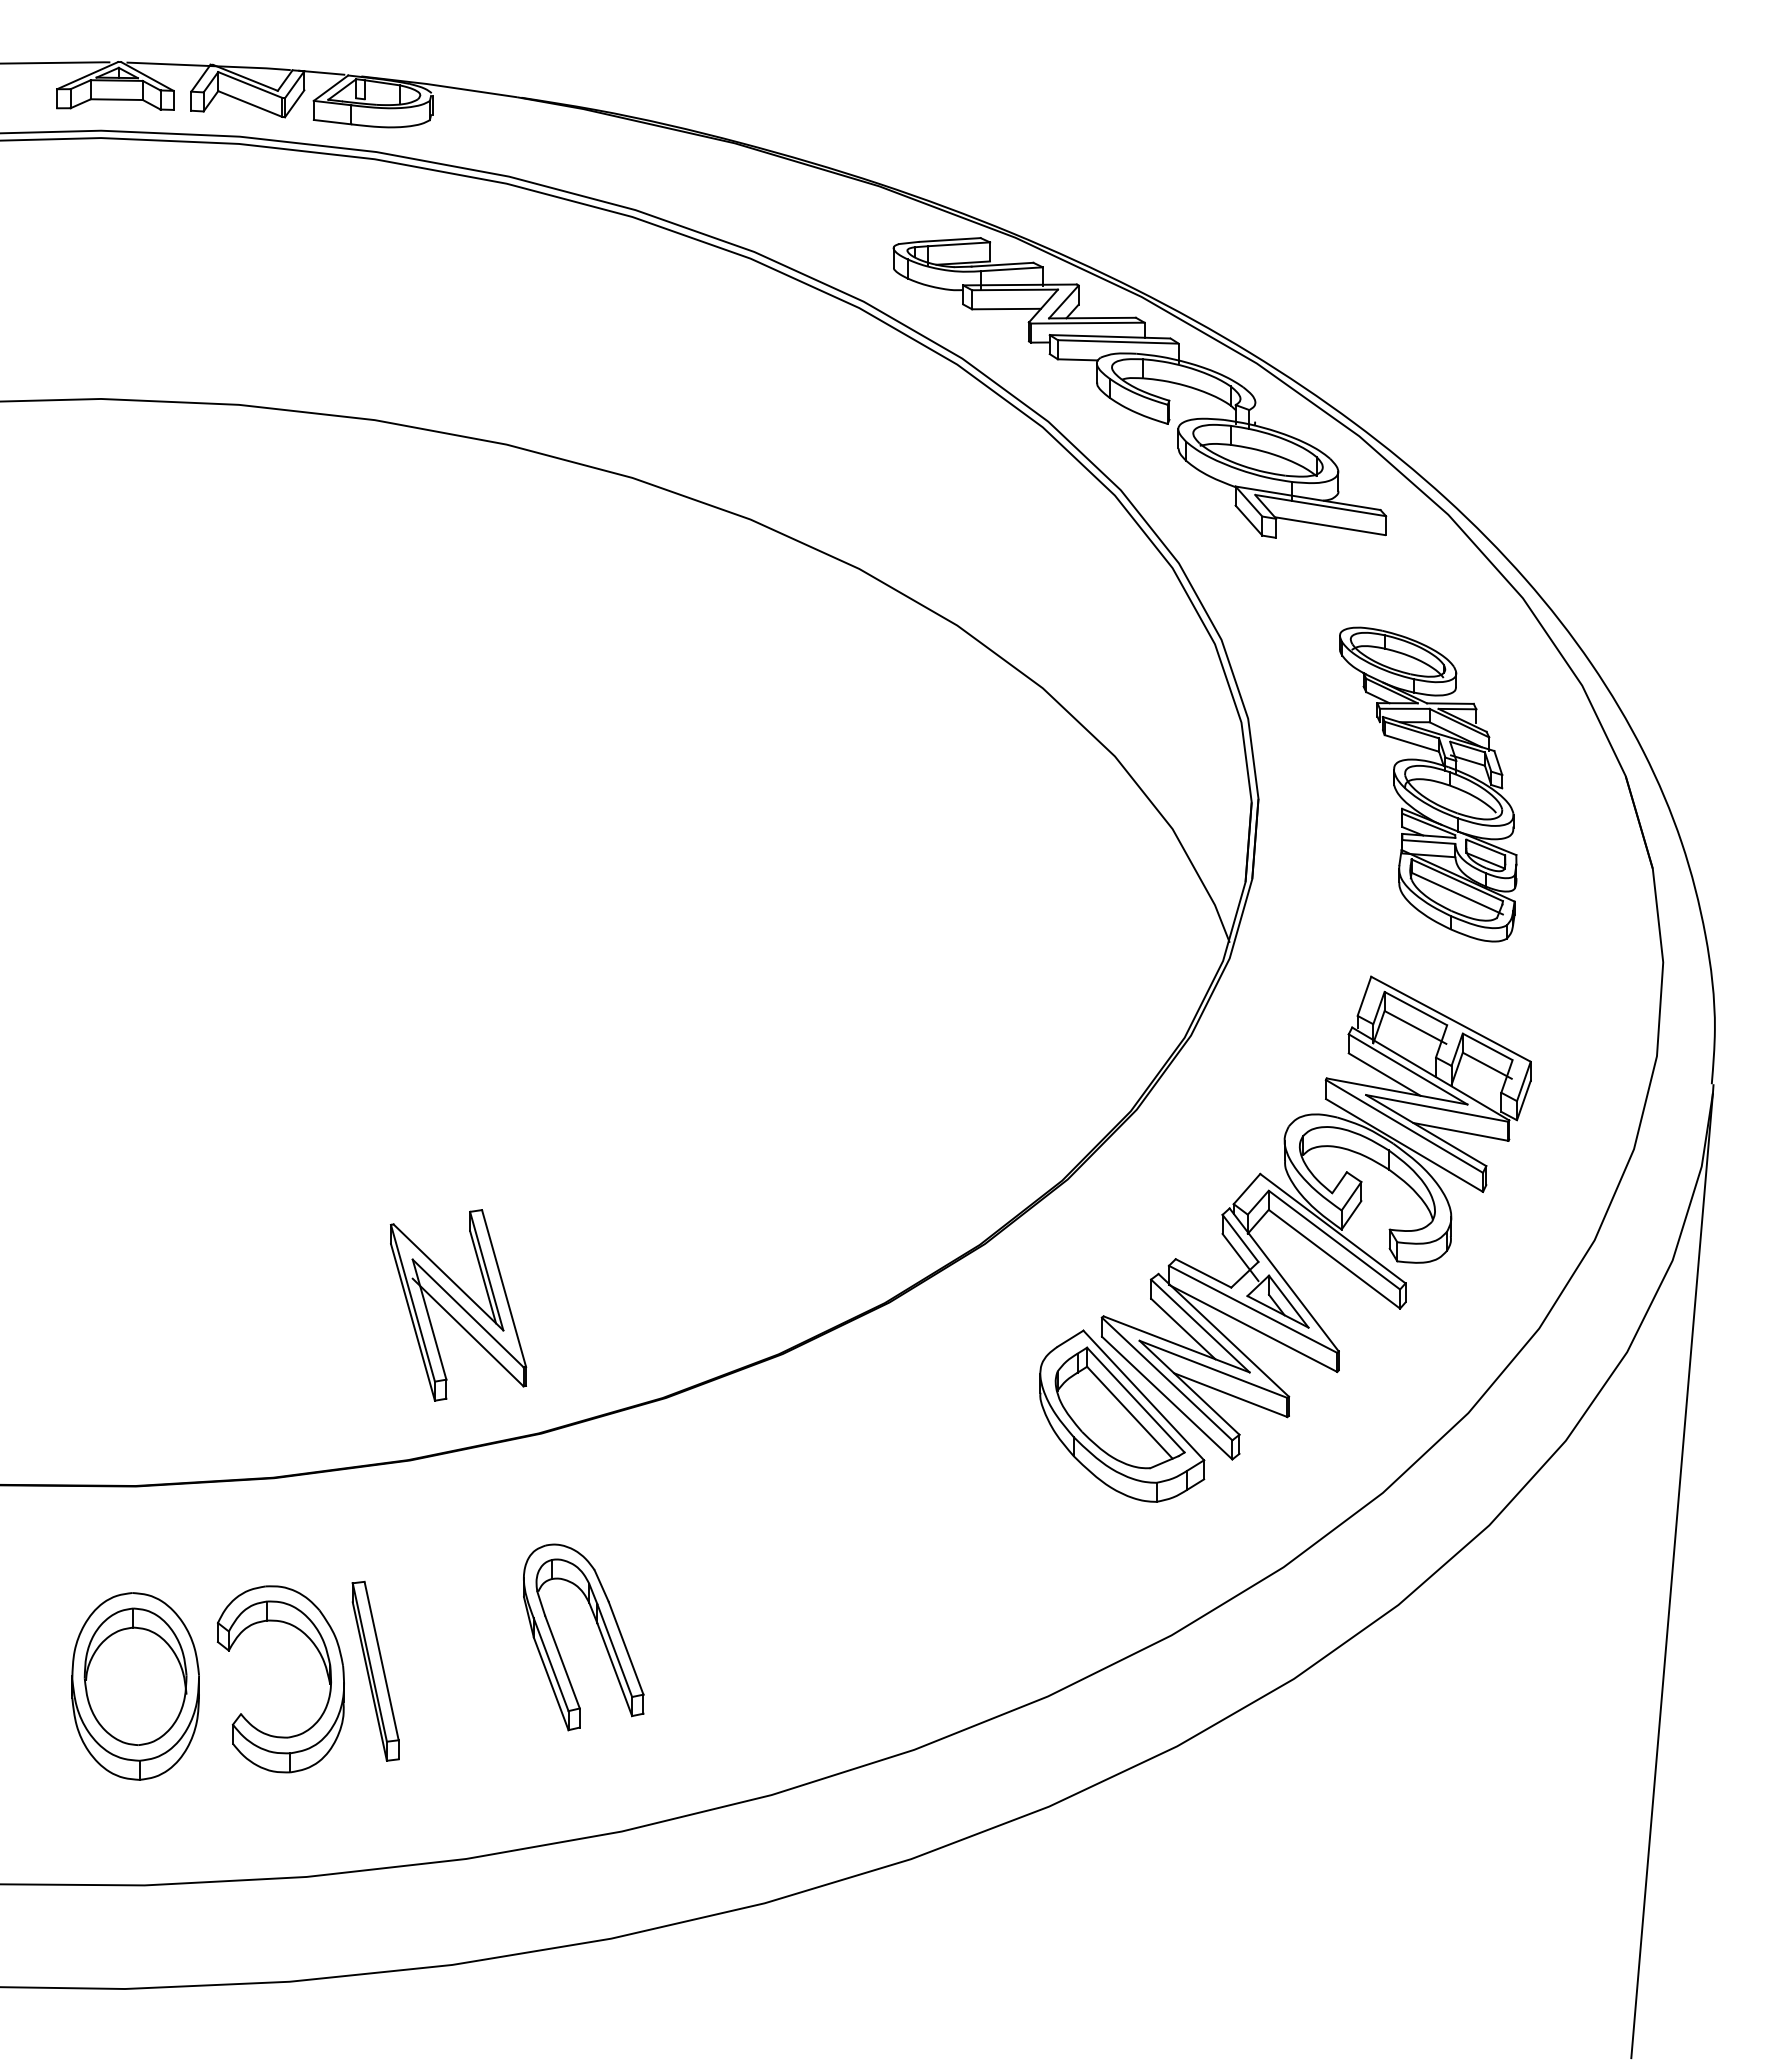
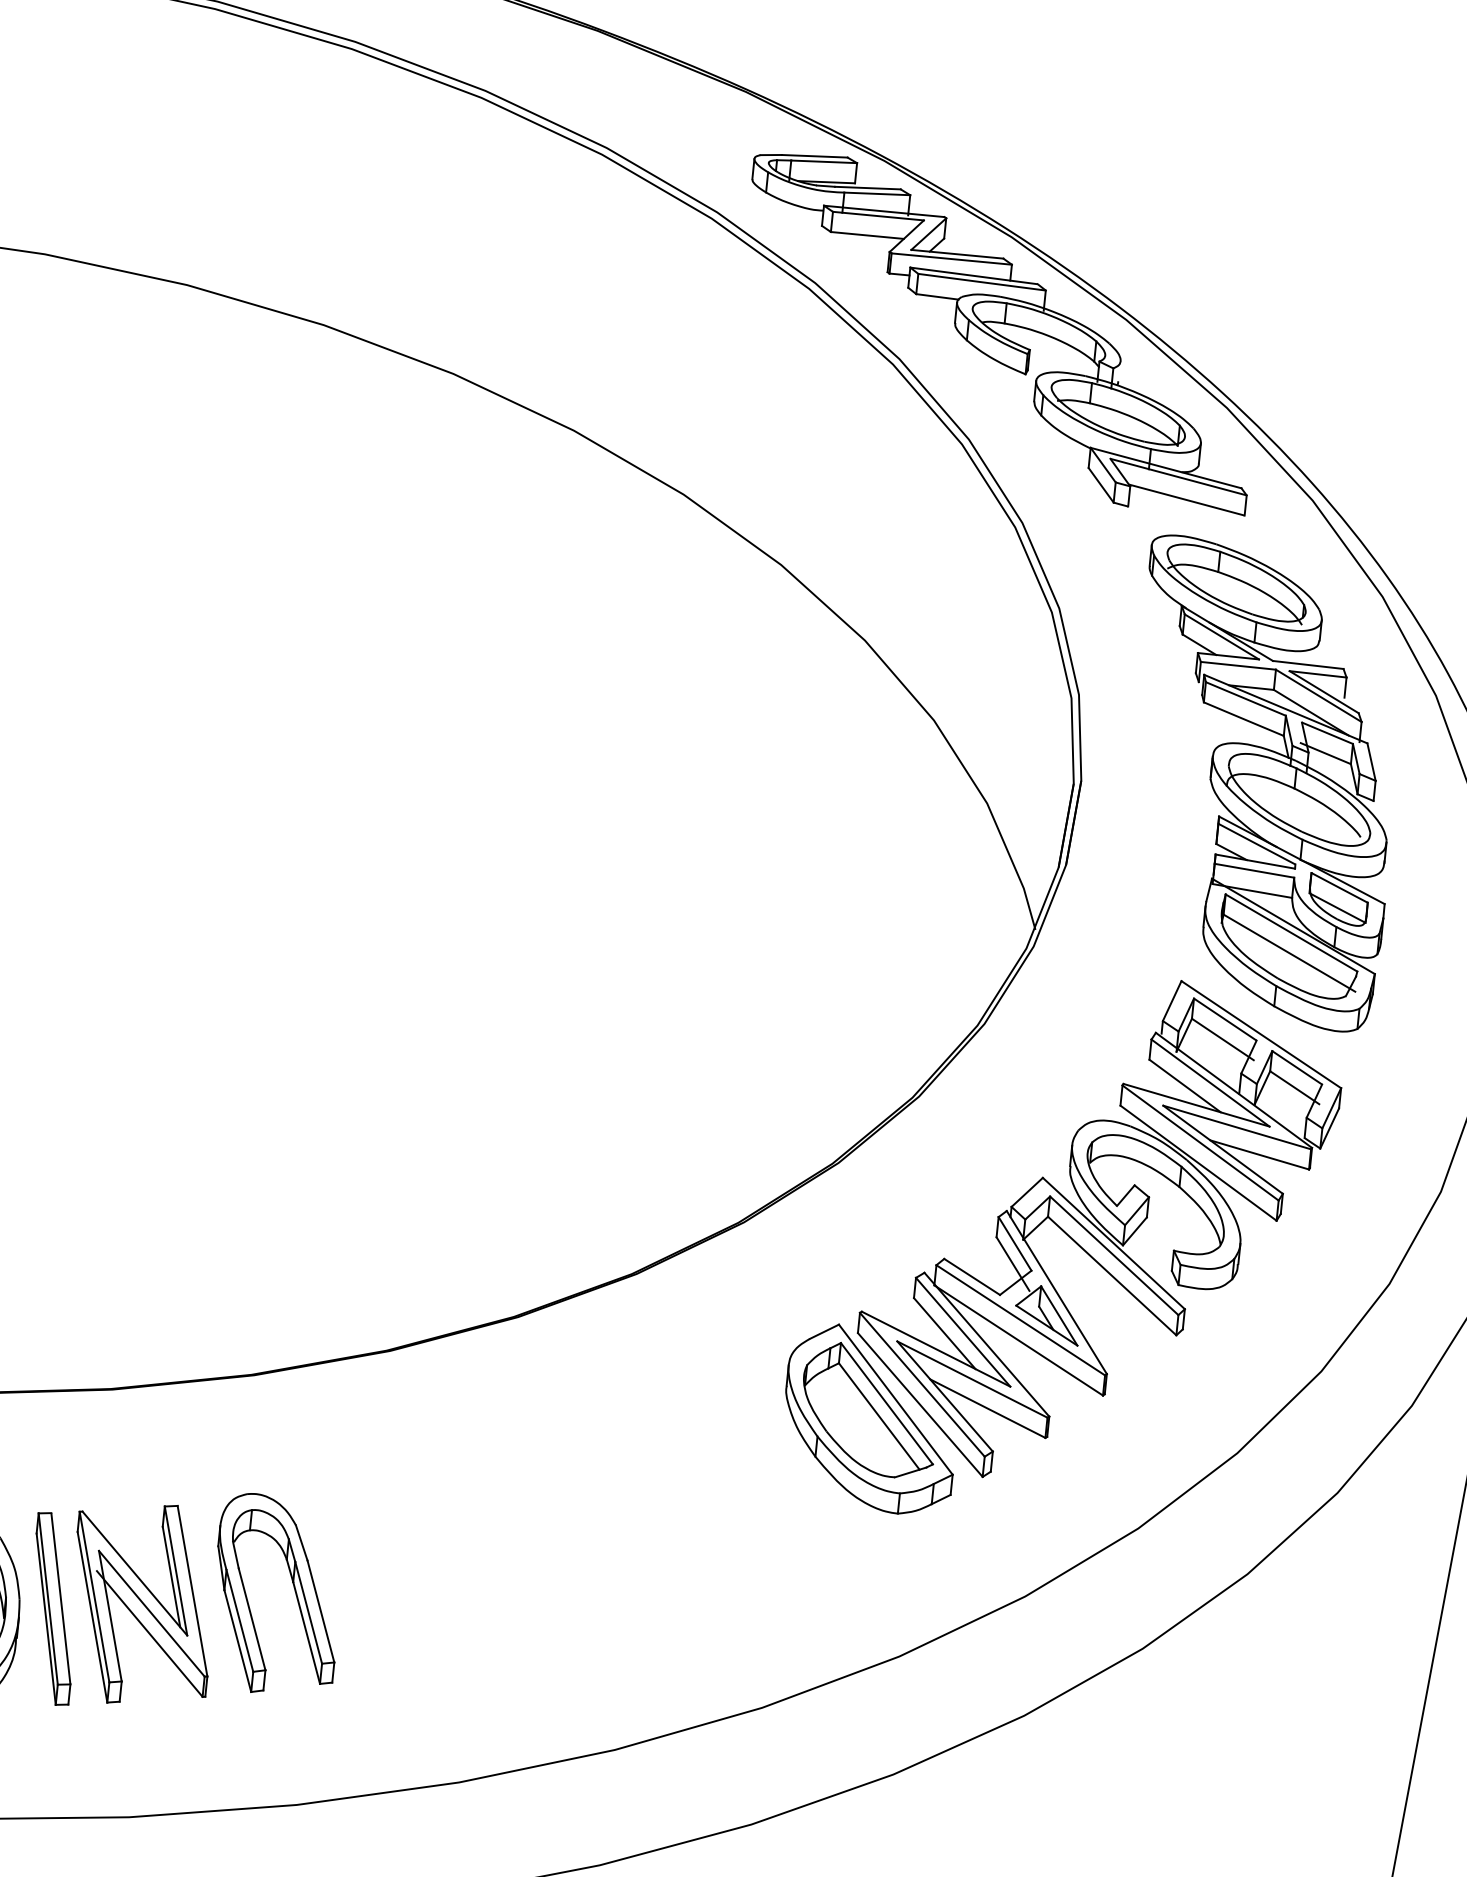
part: (1428, 784) -> (1262, 783), size x1.43
part: (458, 1305) -> (142, 1604), moved

